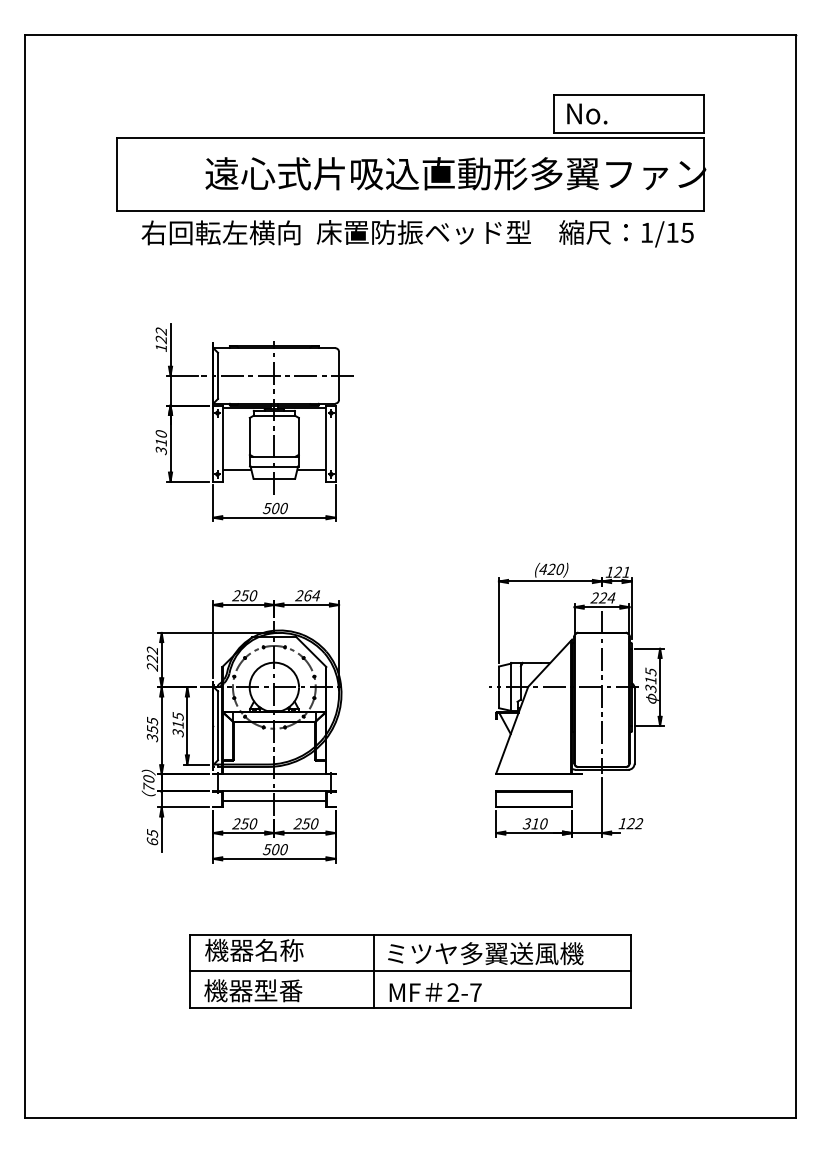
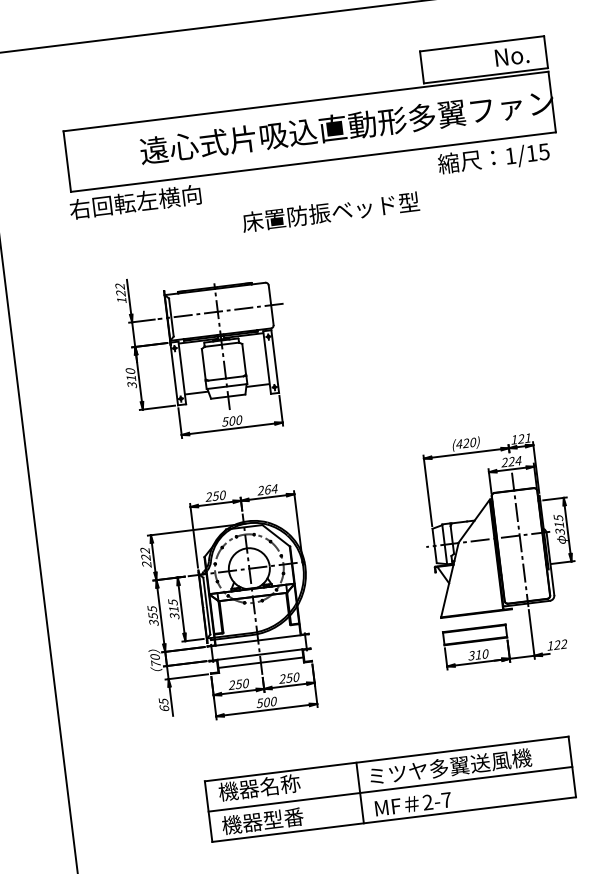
text: (587, 113) -> (512, 55), moved
text: (220, 232) -> (134, 201), moved
text: (423, 232) -> (330, 212), moved

